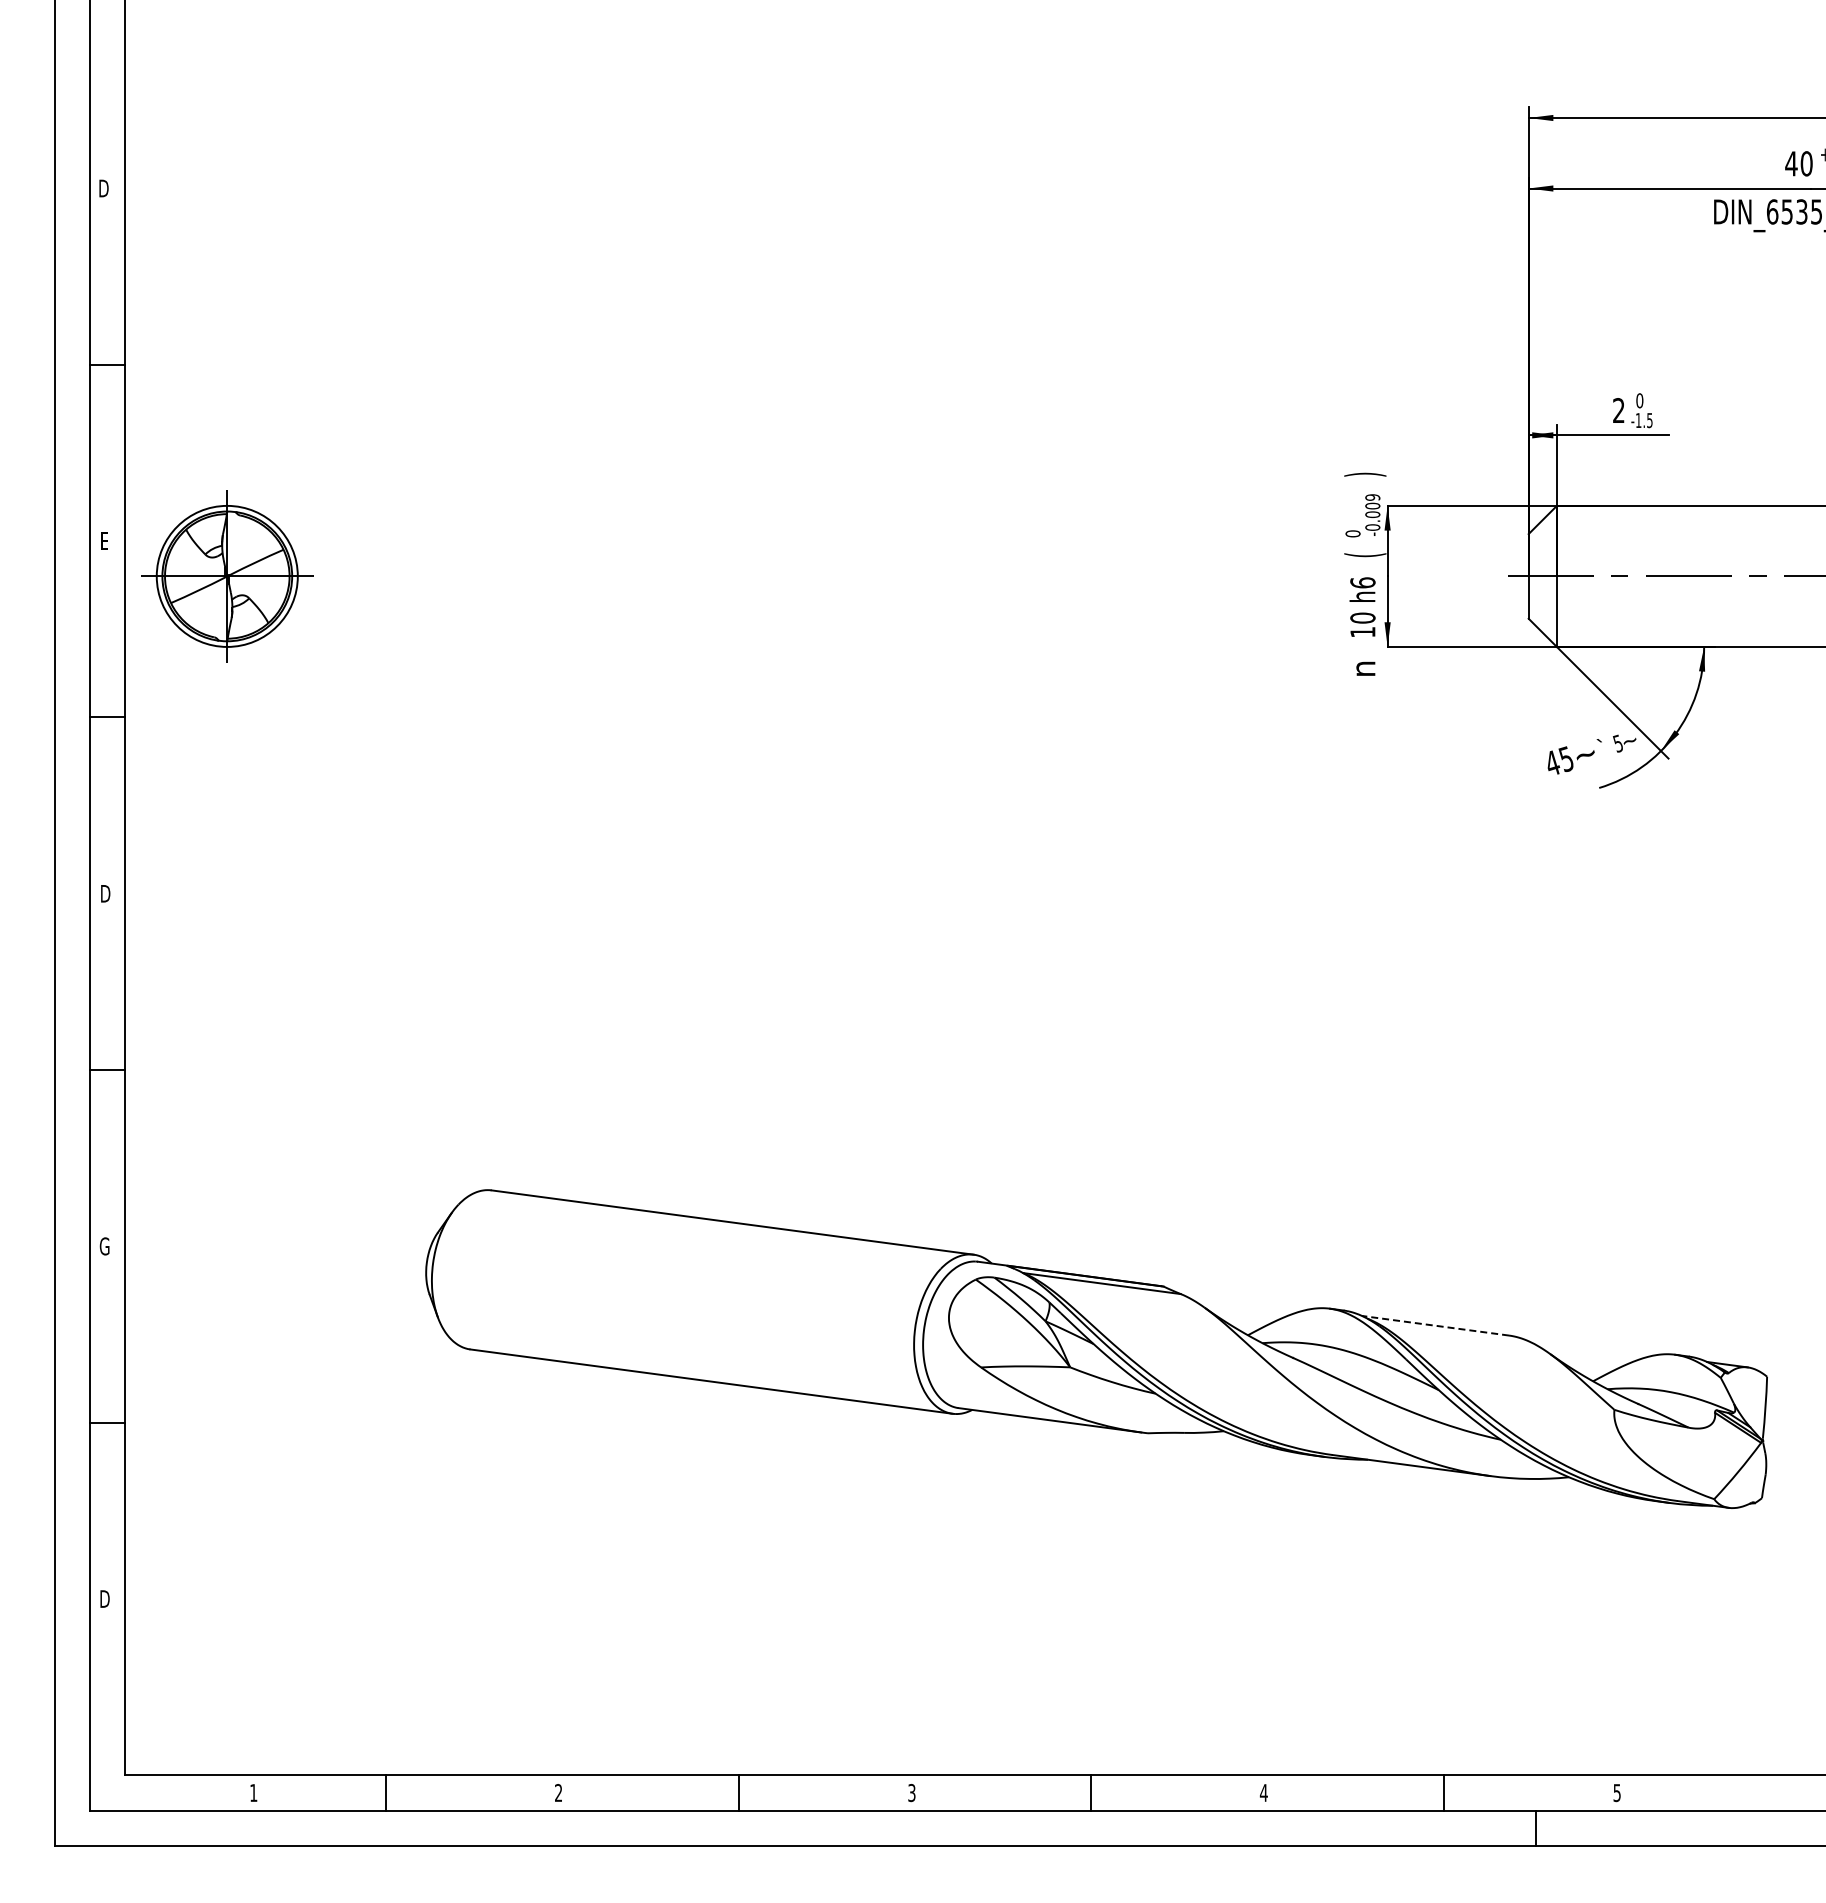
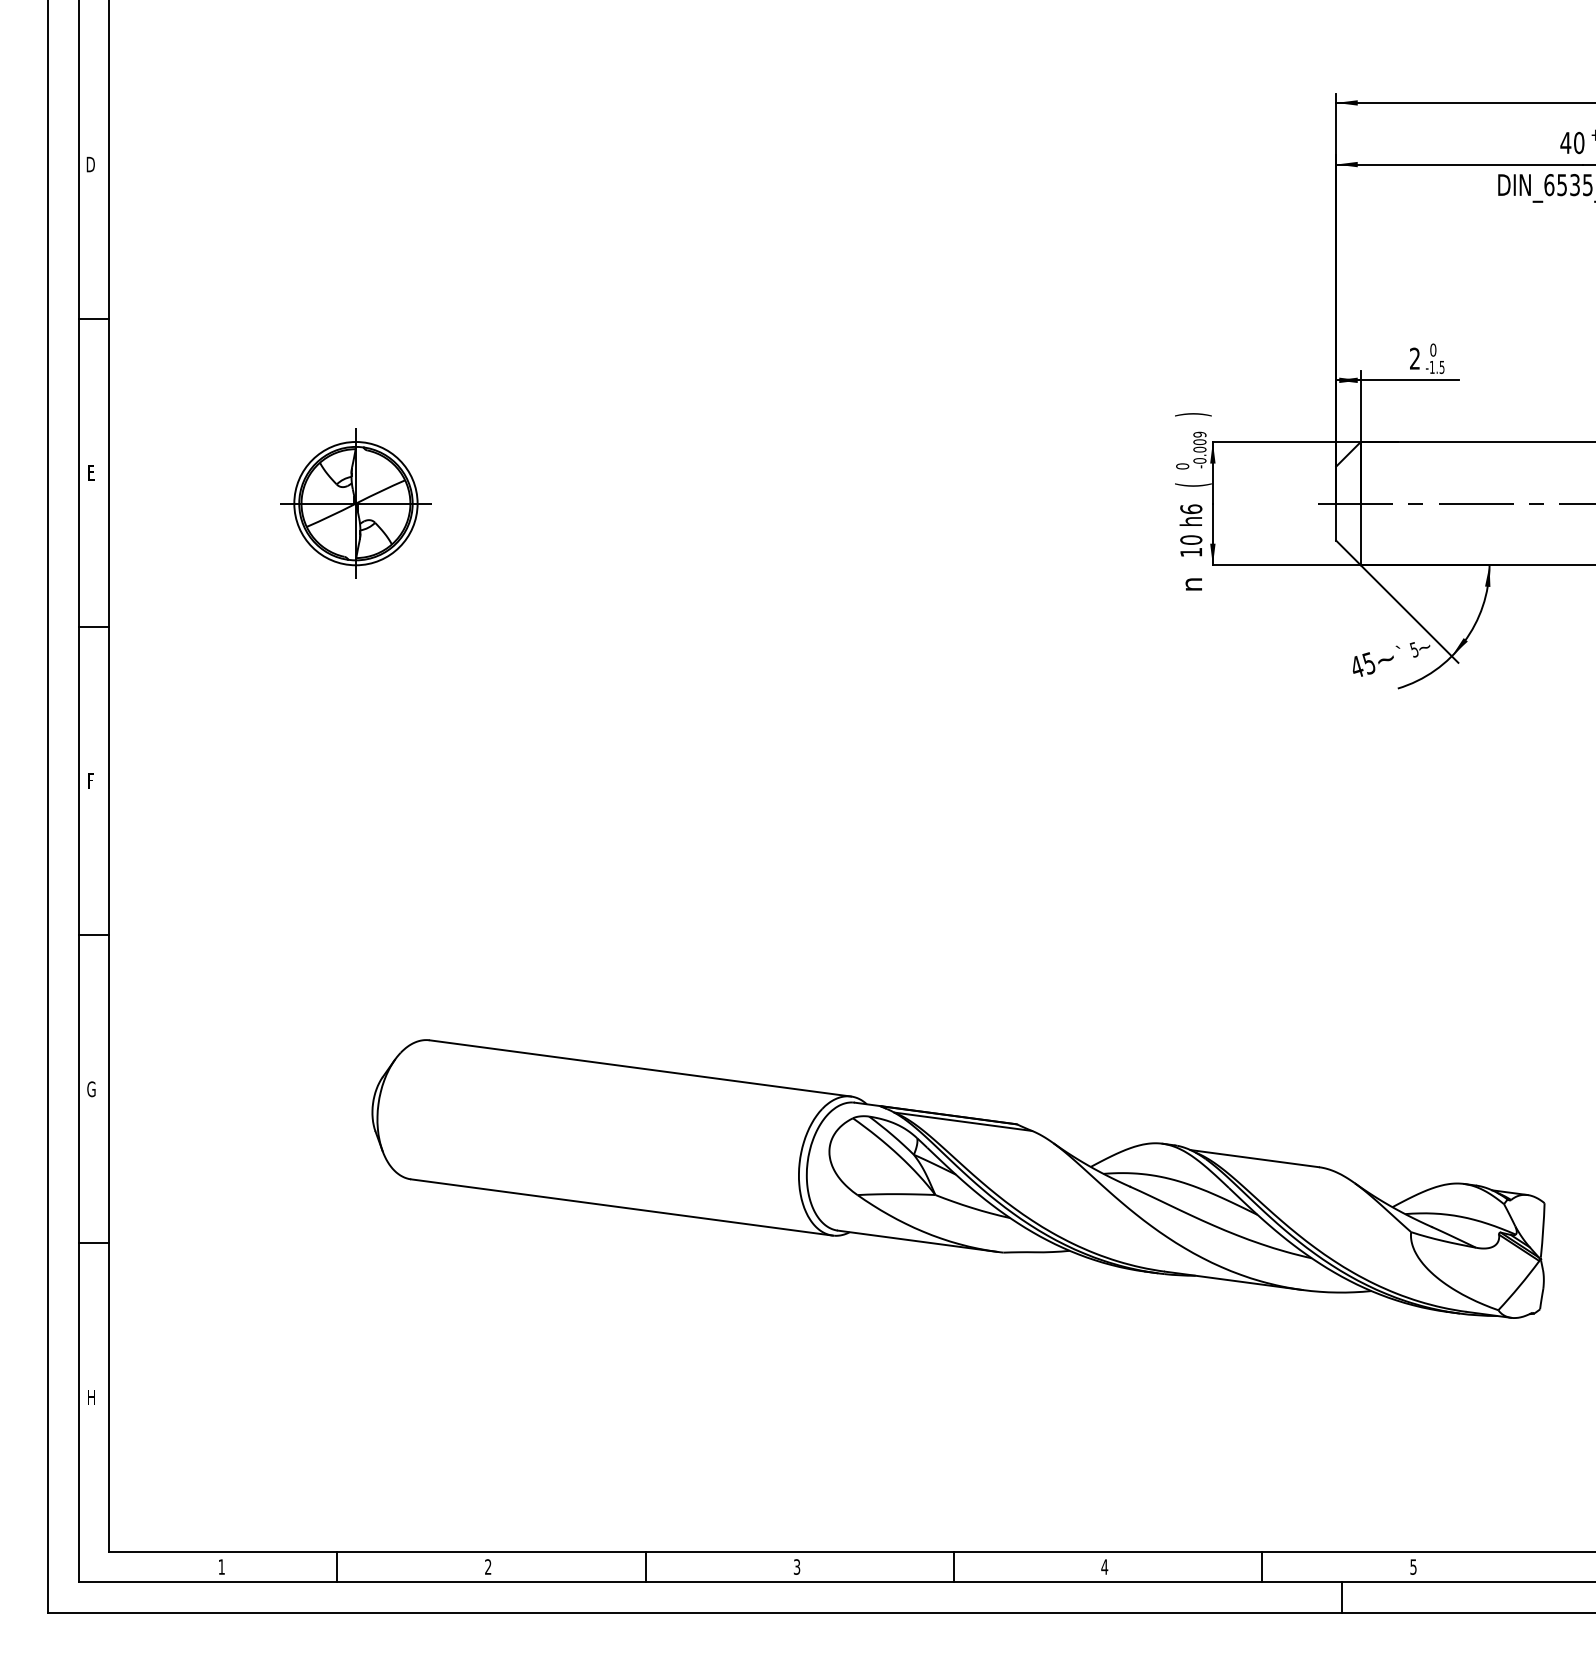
part: (227, 576) -> (356, 503), moved
text: (105, 893) -> (92, 780), D -> F
line: (1435, 1325) -> (1254, 1158), dashed -> solid
text: (104, 1598) -> (91, 1397), D -> H

